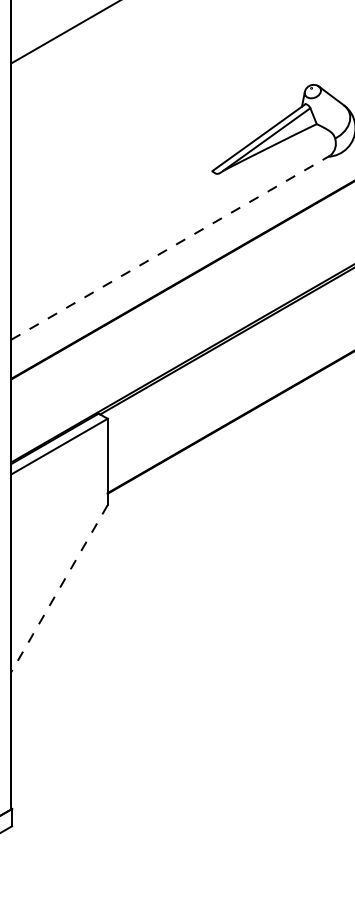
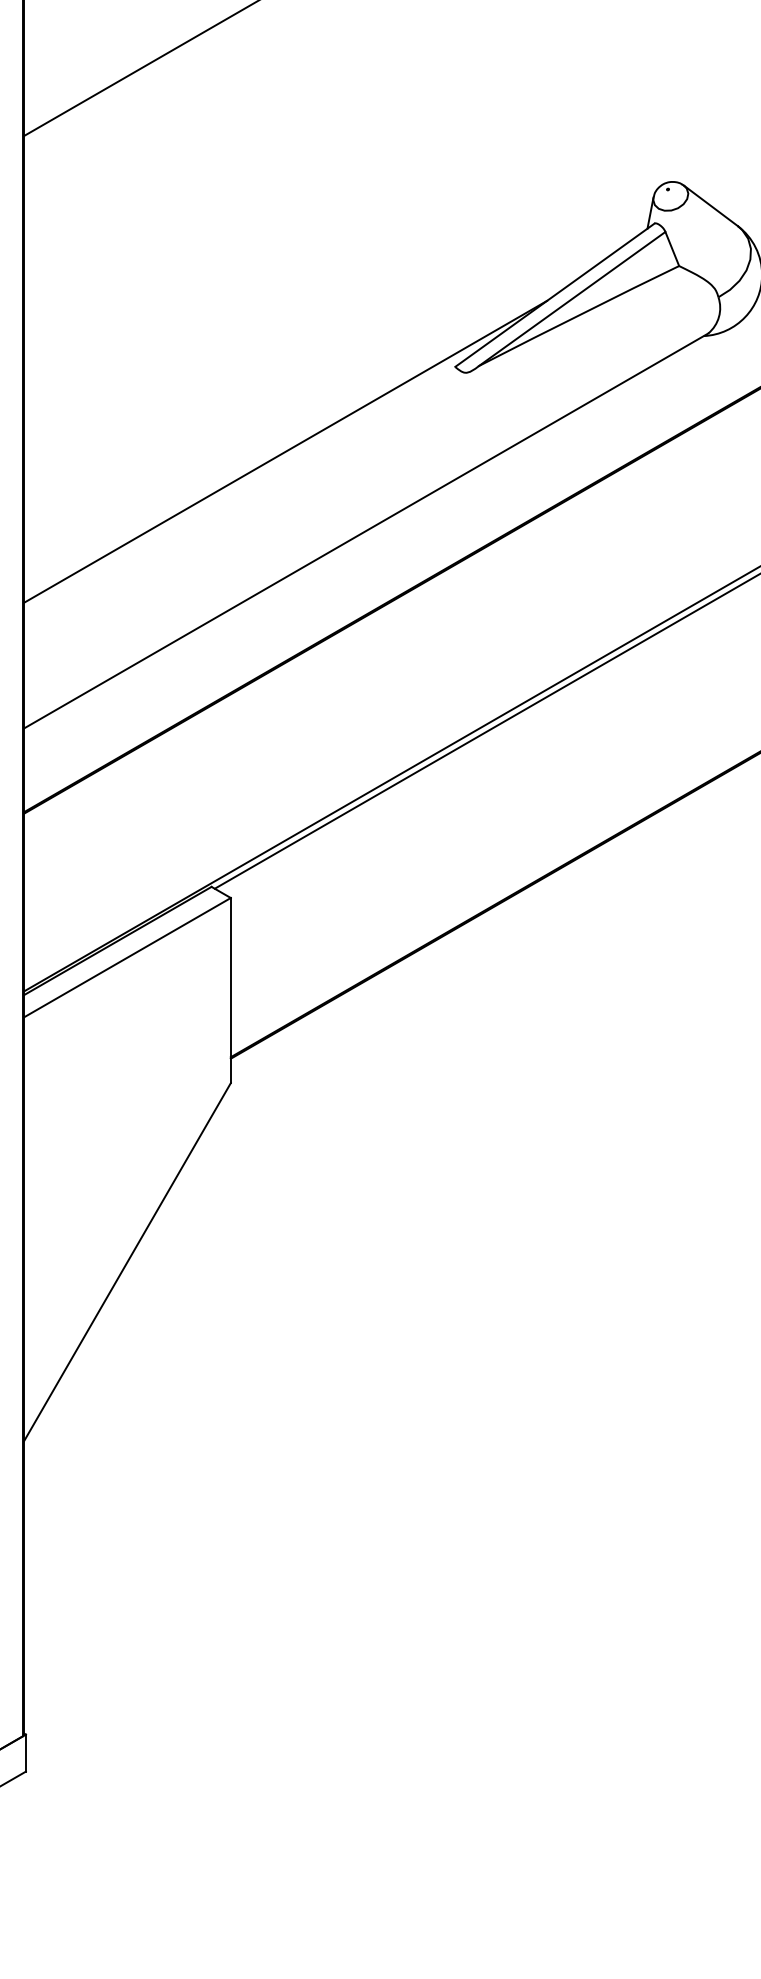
line: (133, 210) -> (286, 451), added
line: (171, 247) -> (367, 530), dashed -> solid
line: (59, 589) -> (127, 1263), dashed -> solid

